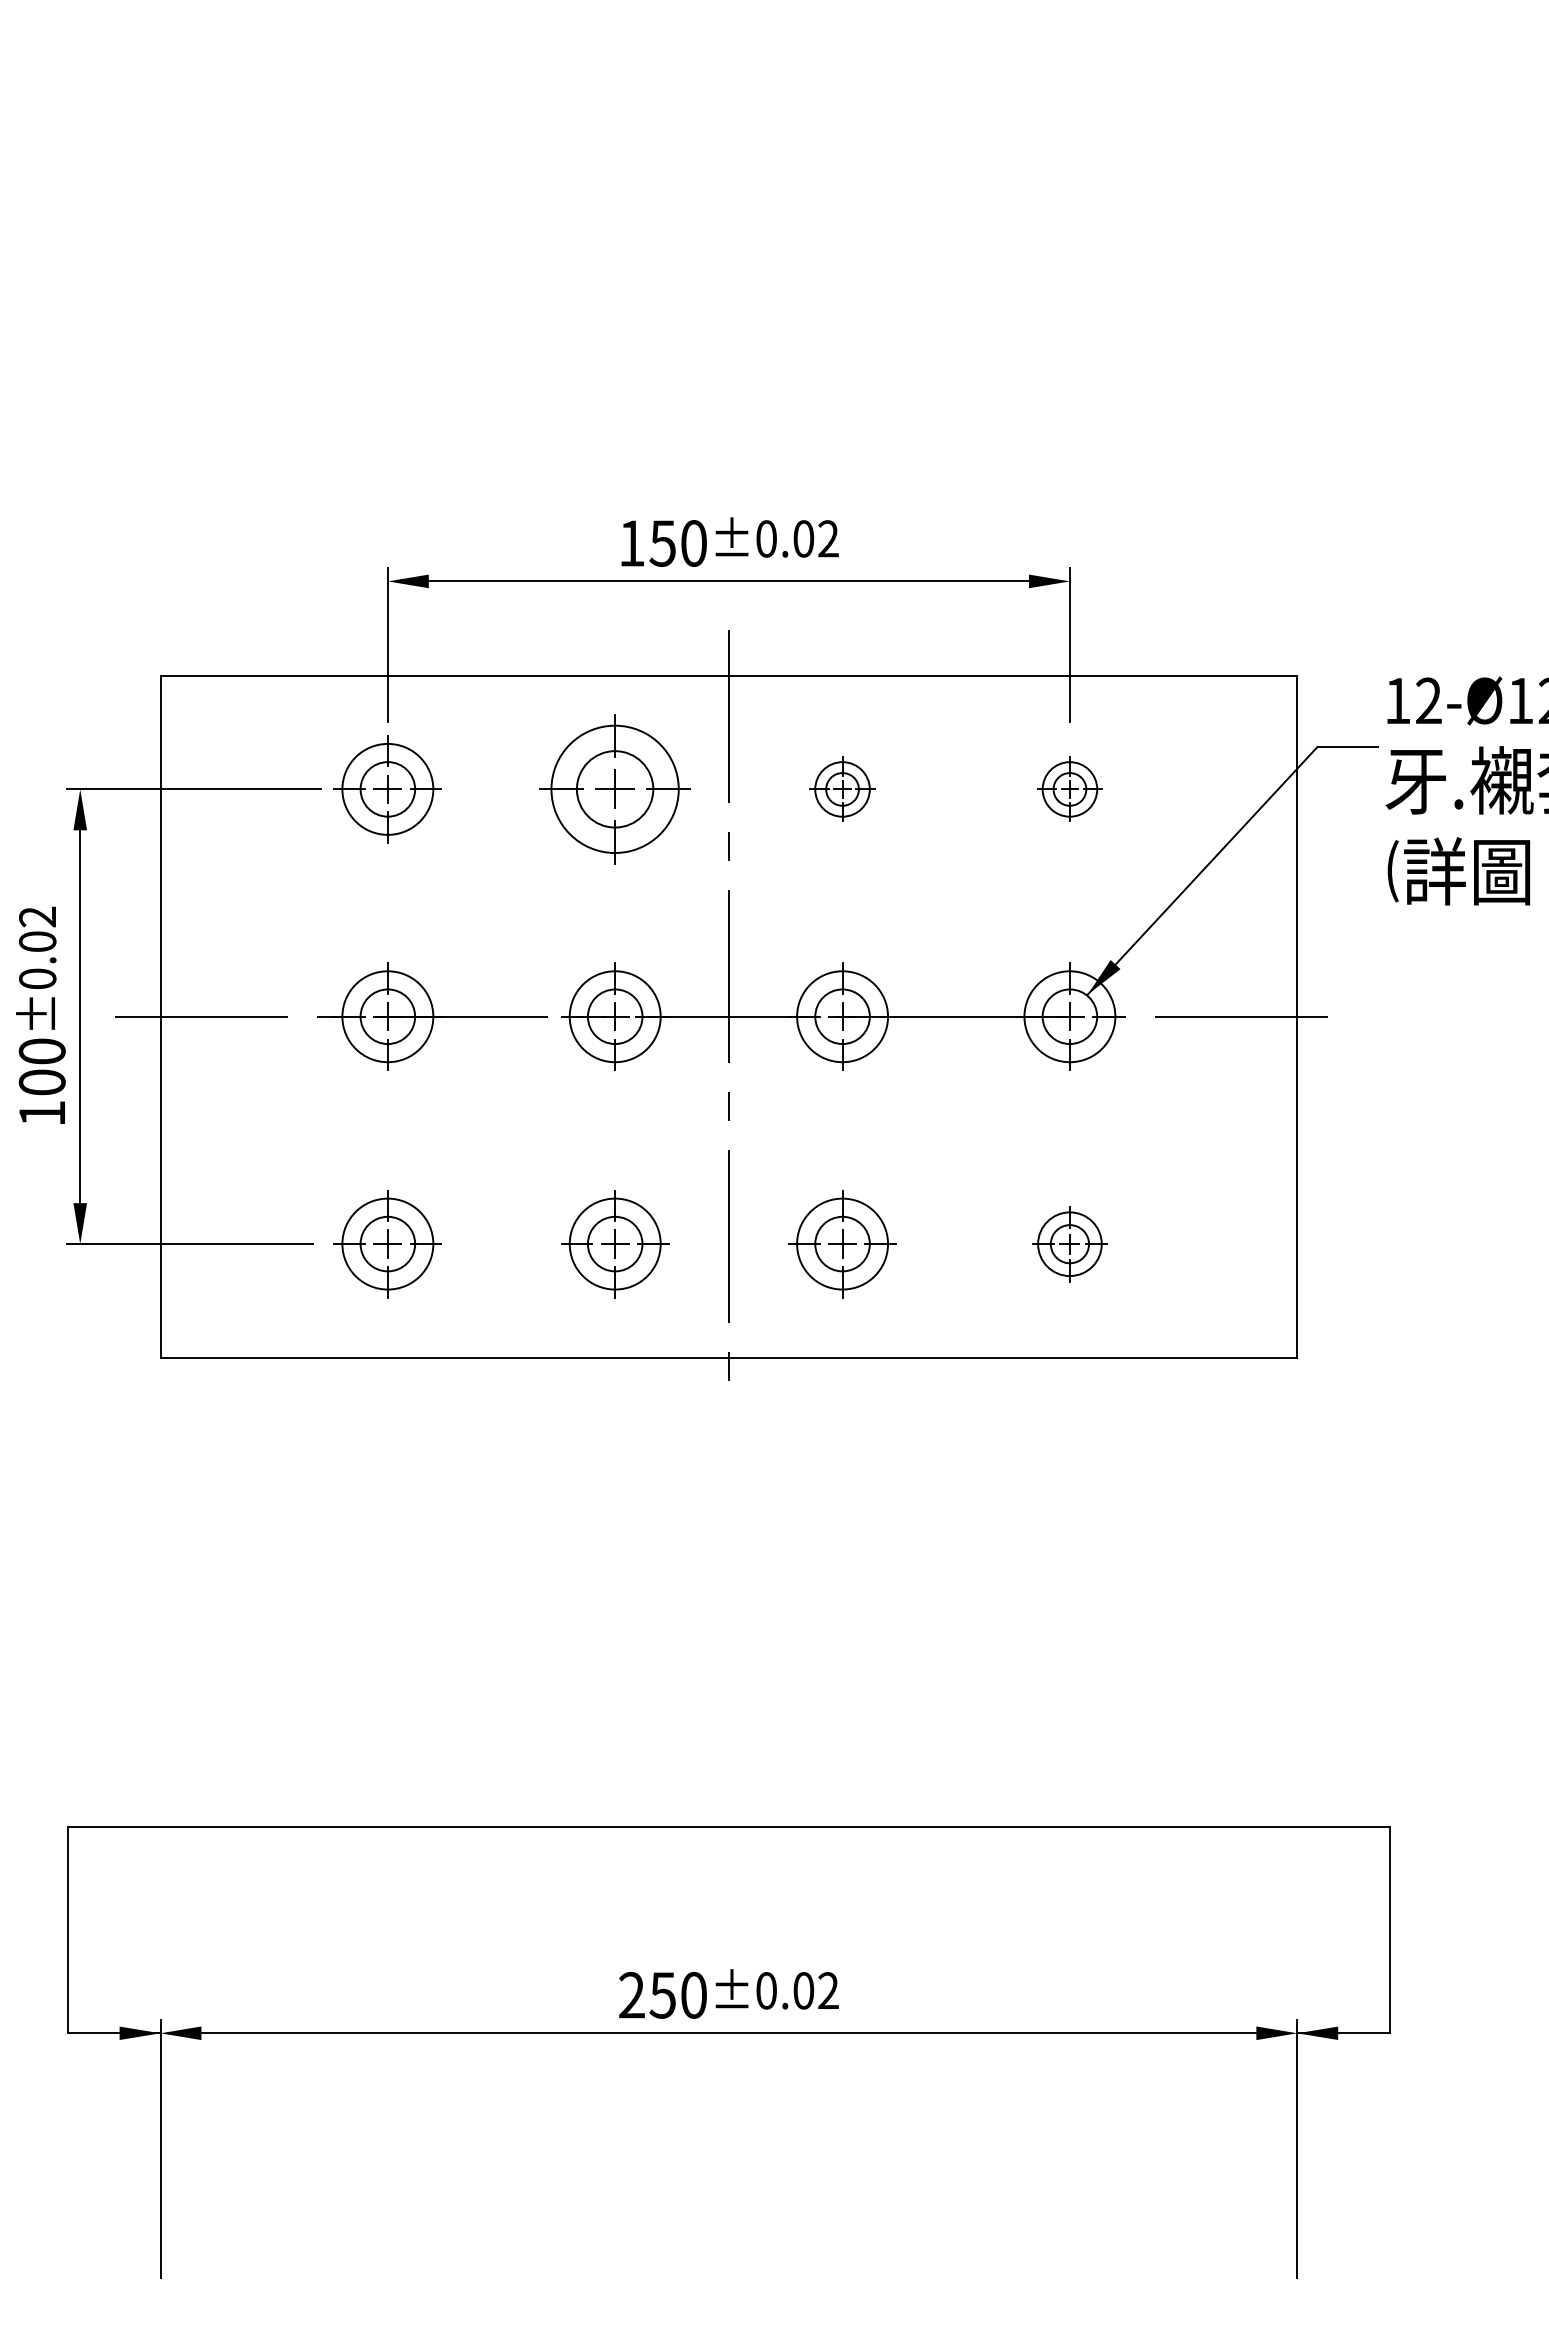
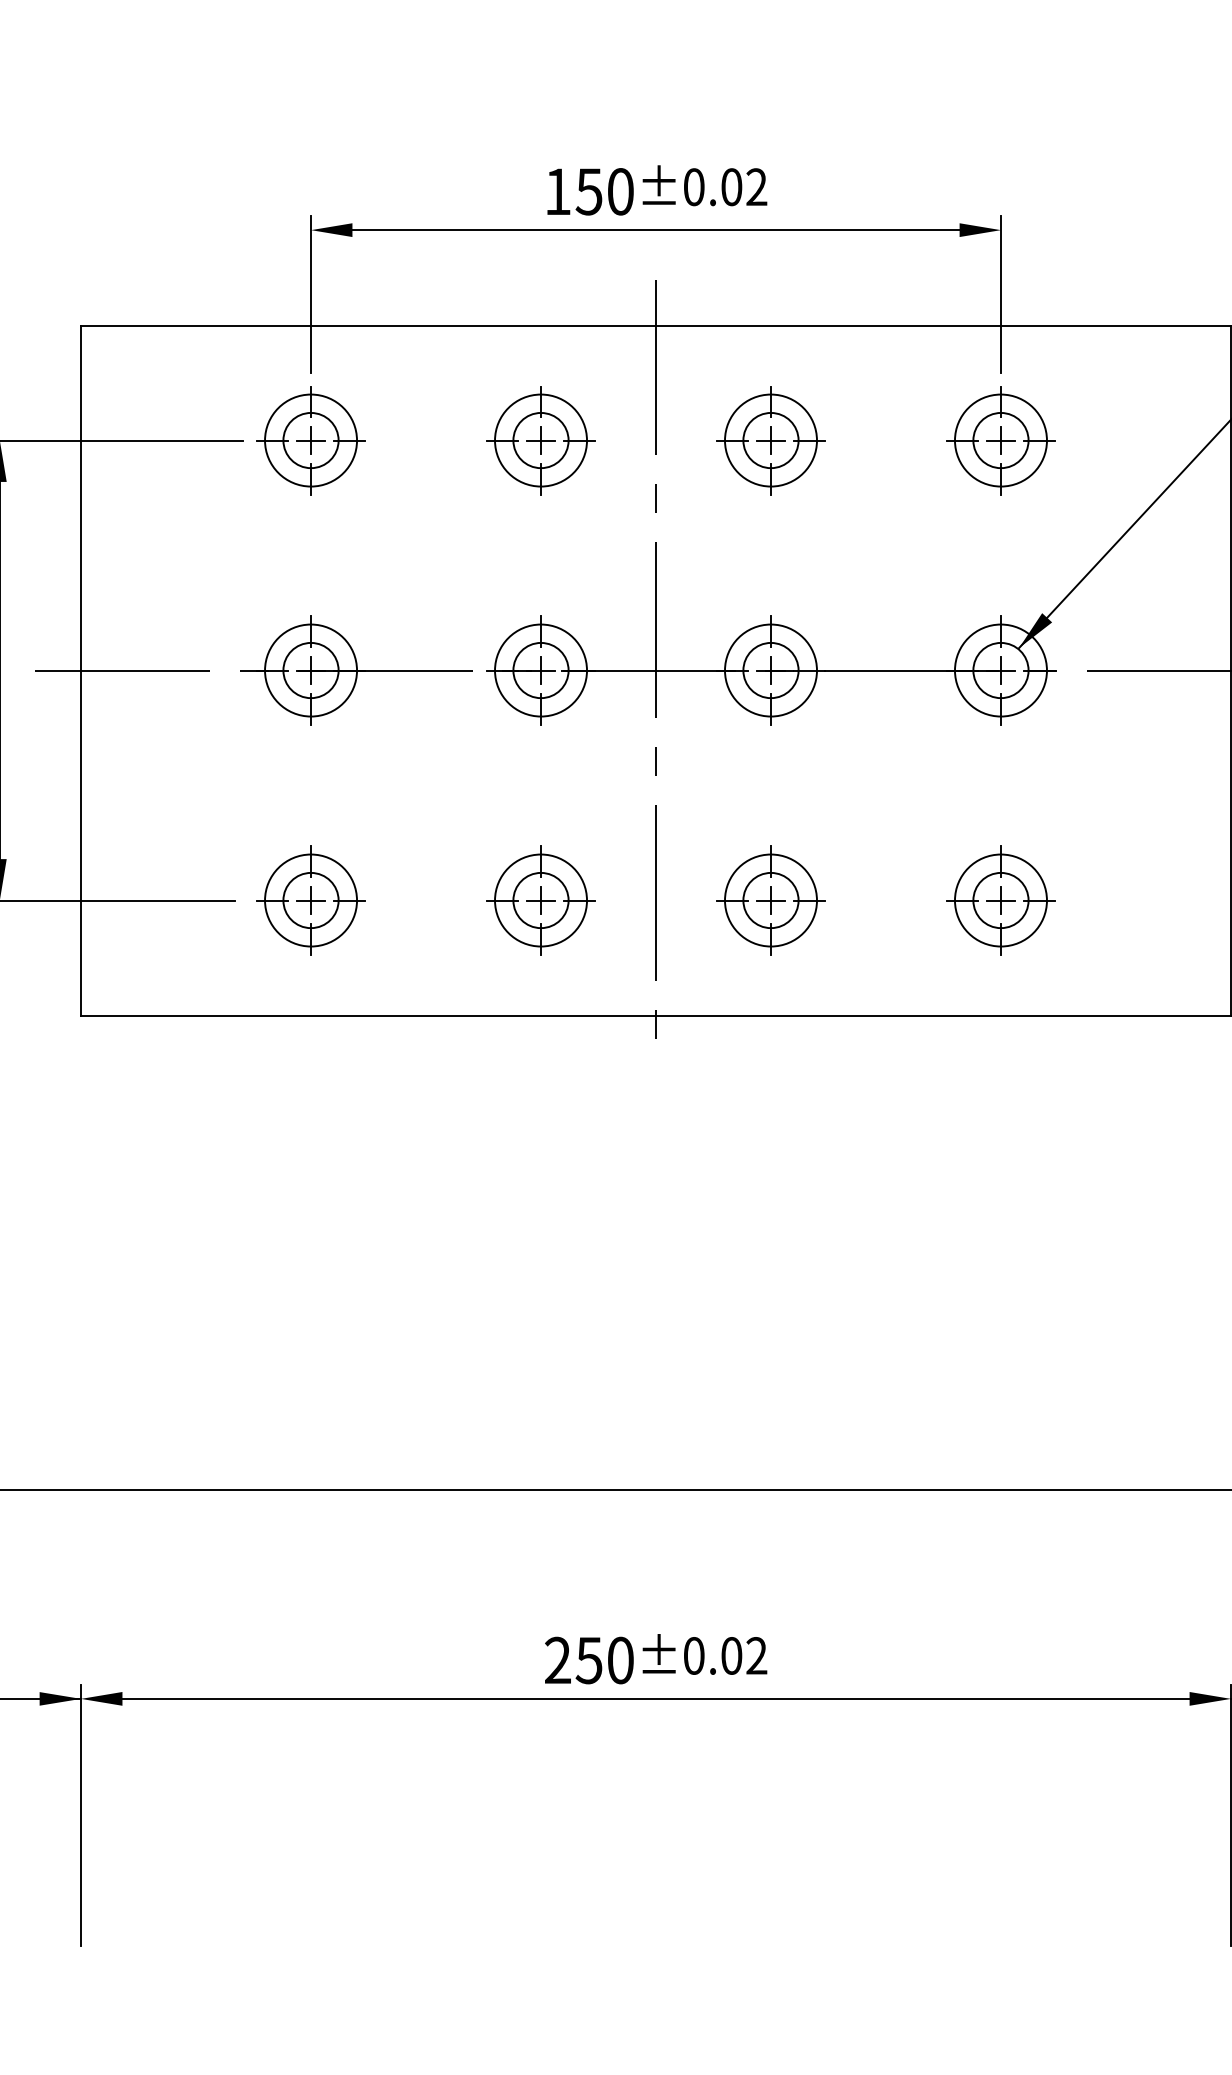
part: (615, 789) -> (541, 440), size x0.71
part: (842, 789) -> (770, 440), size x1.67
part: (1069, 789) -> (1000, 440), size x1.67
part: (1069, 1244) -> (1000, 900), size x1.43

